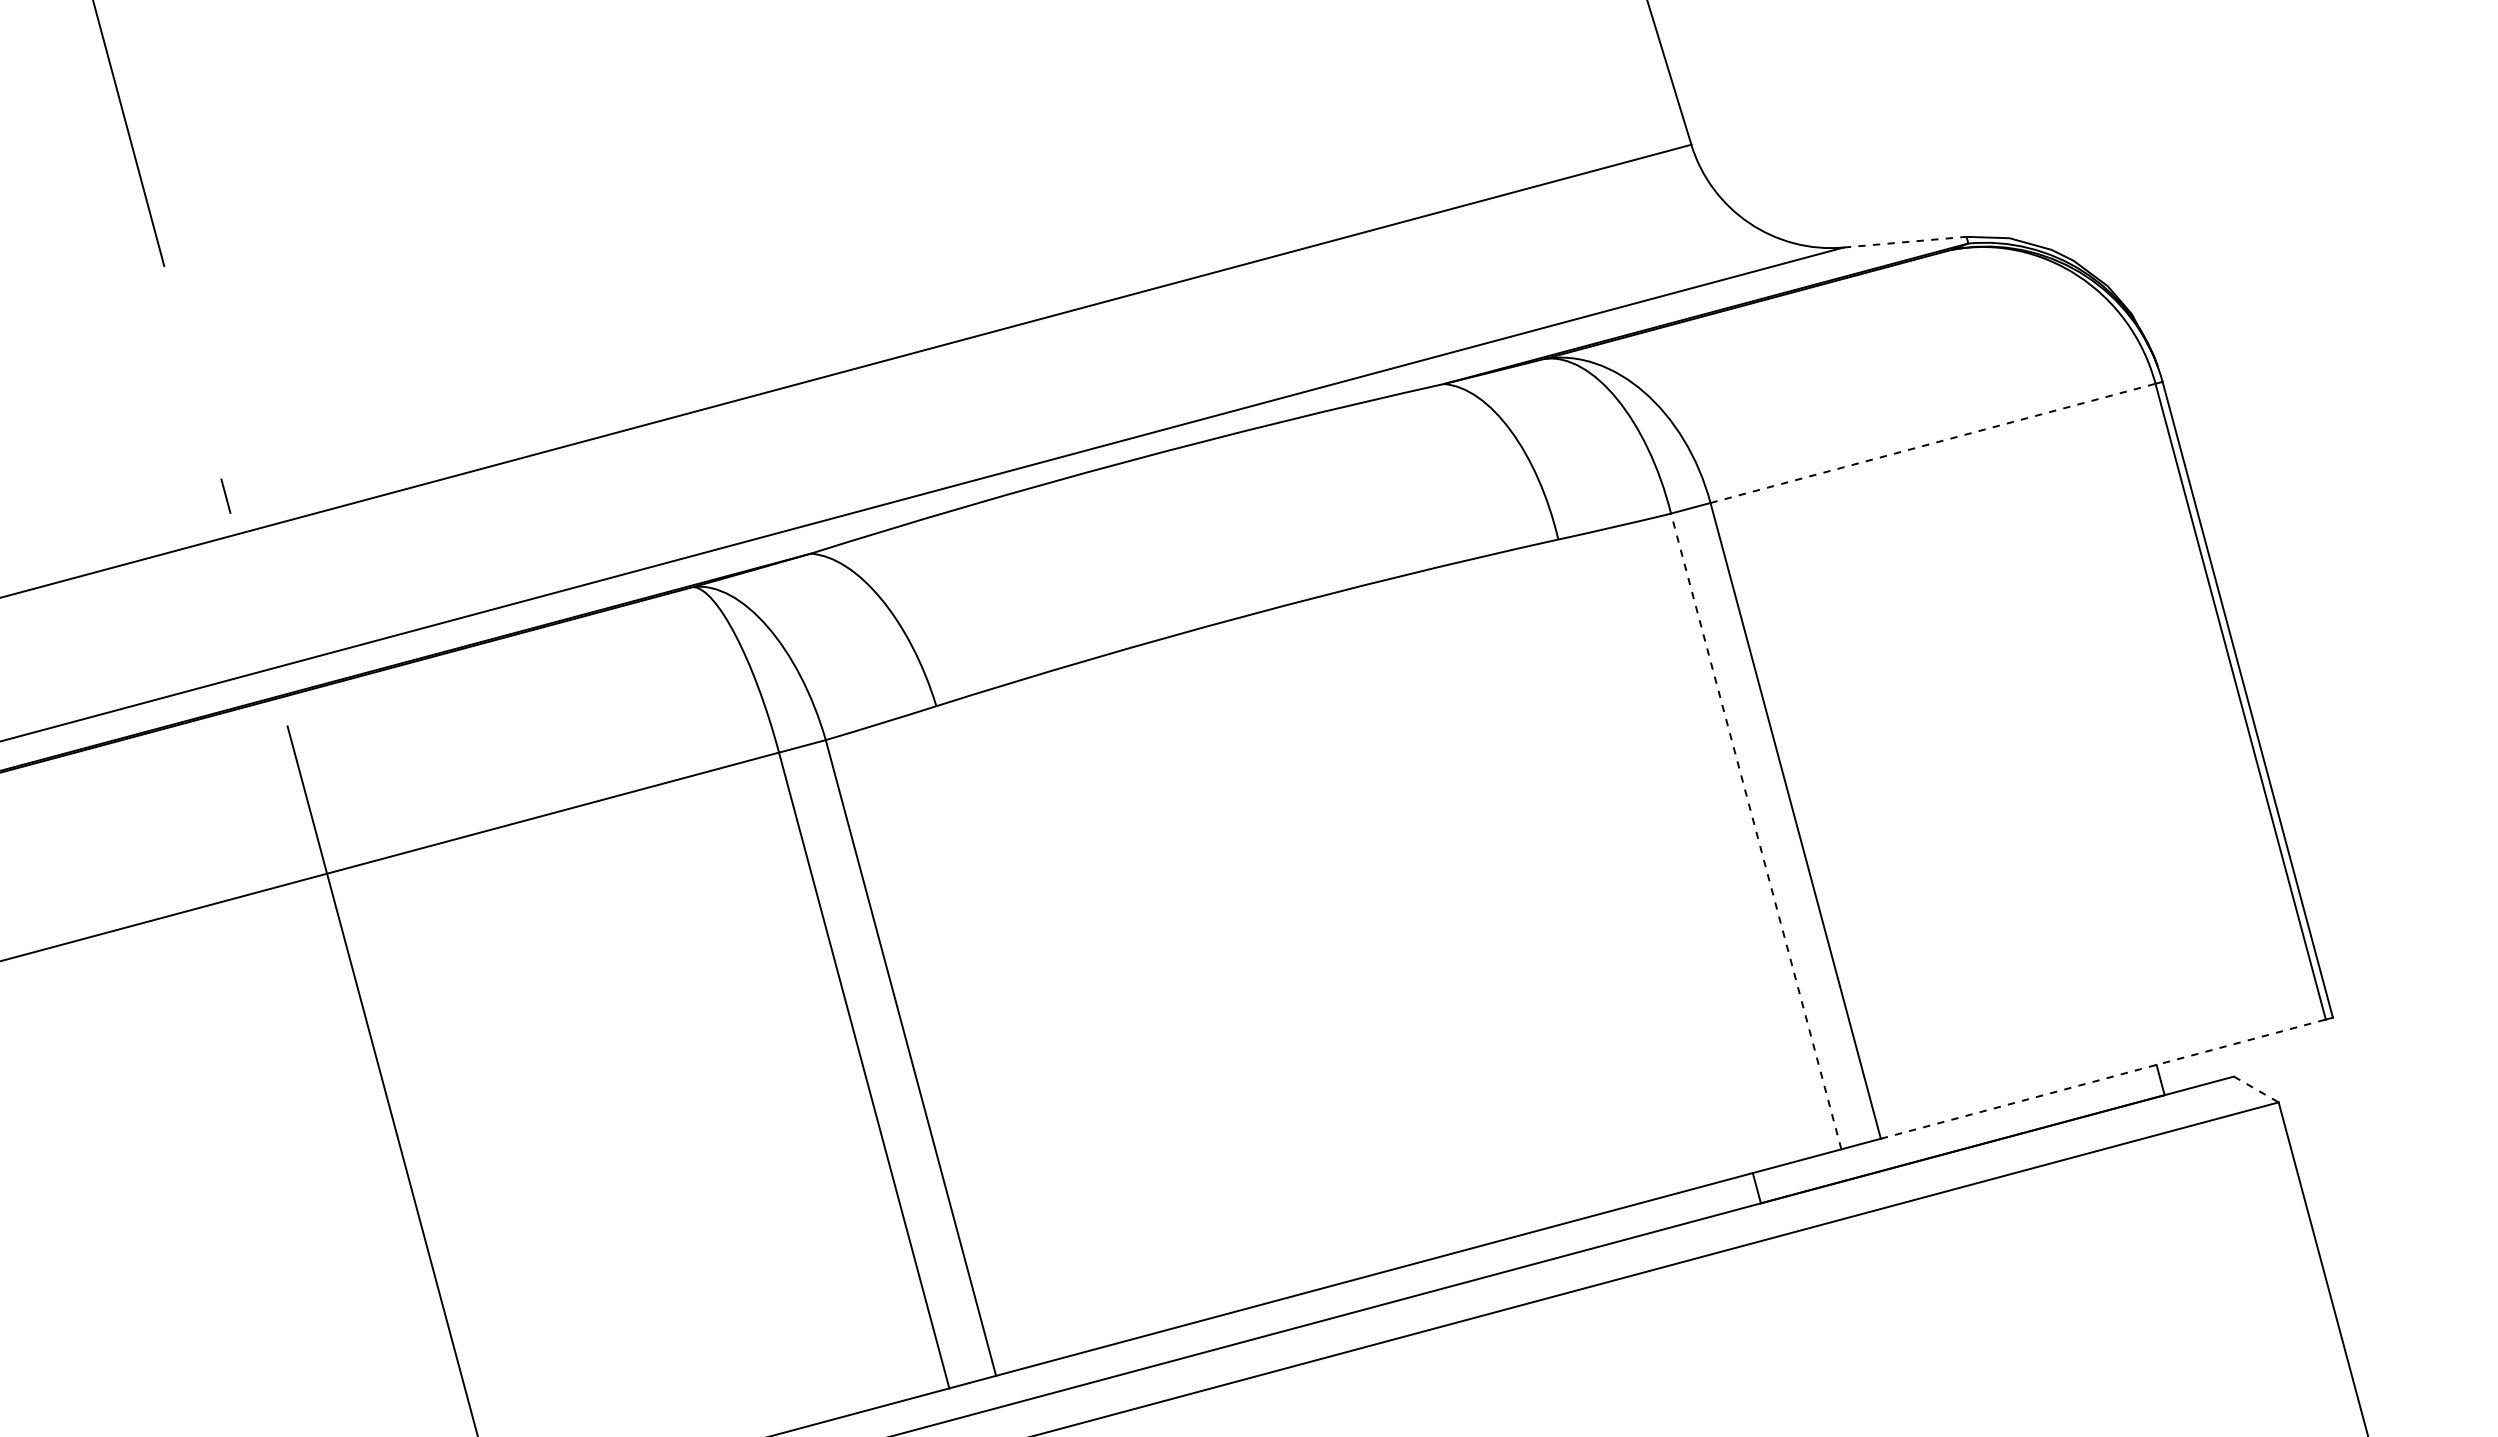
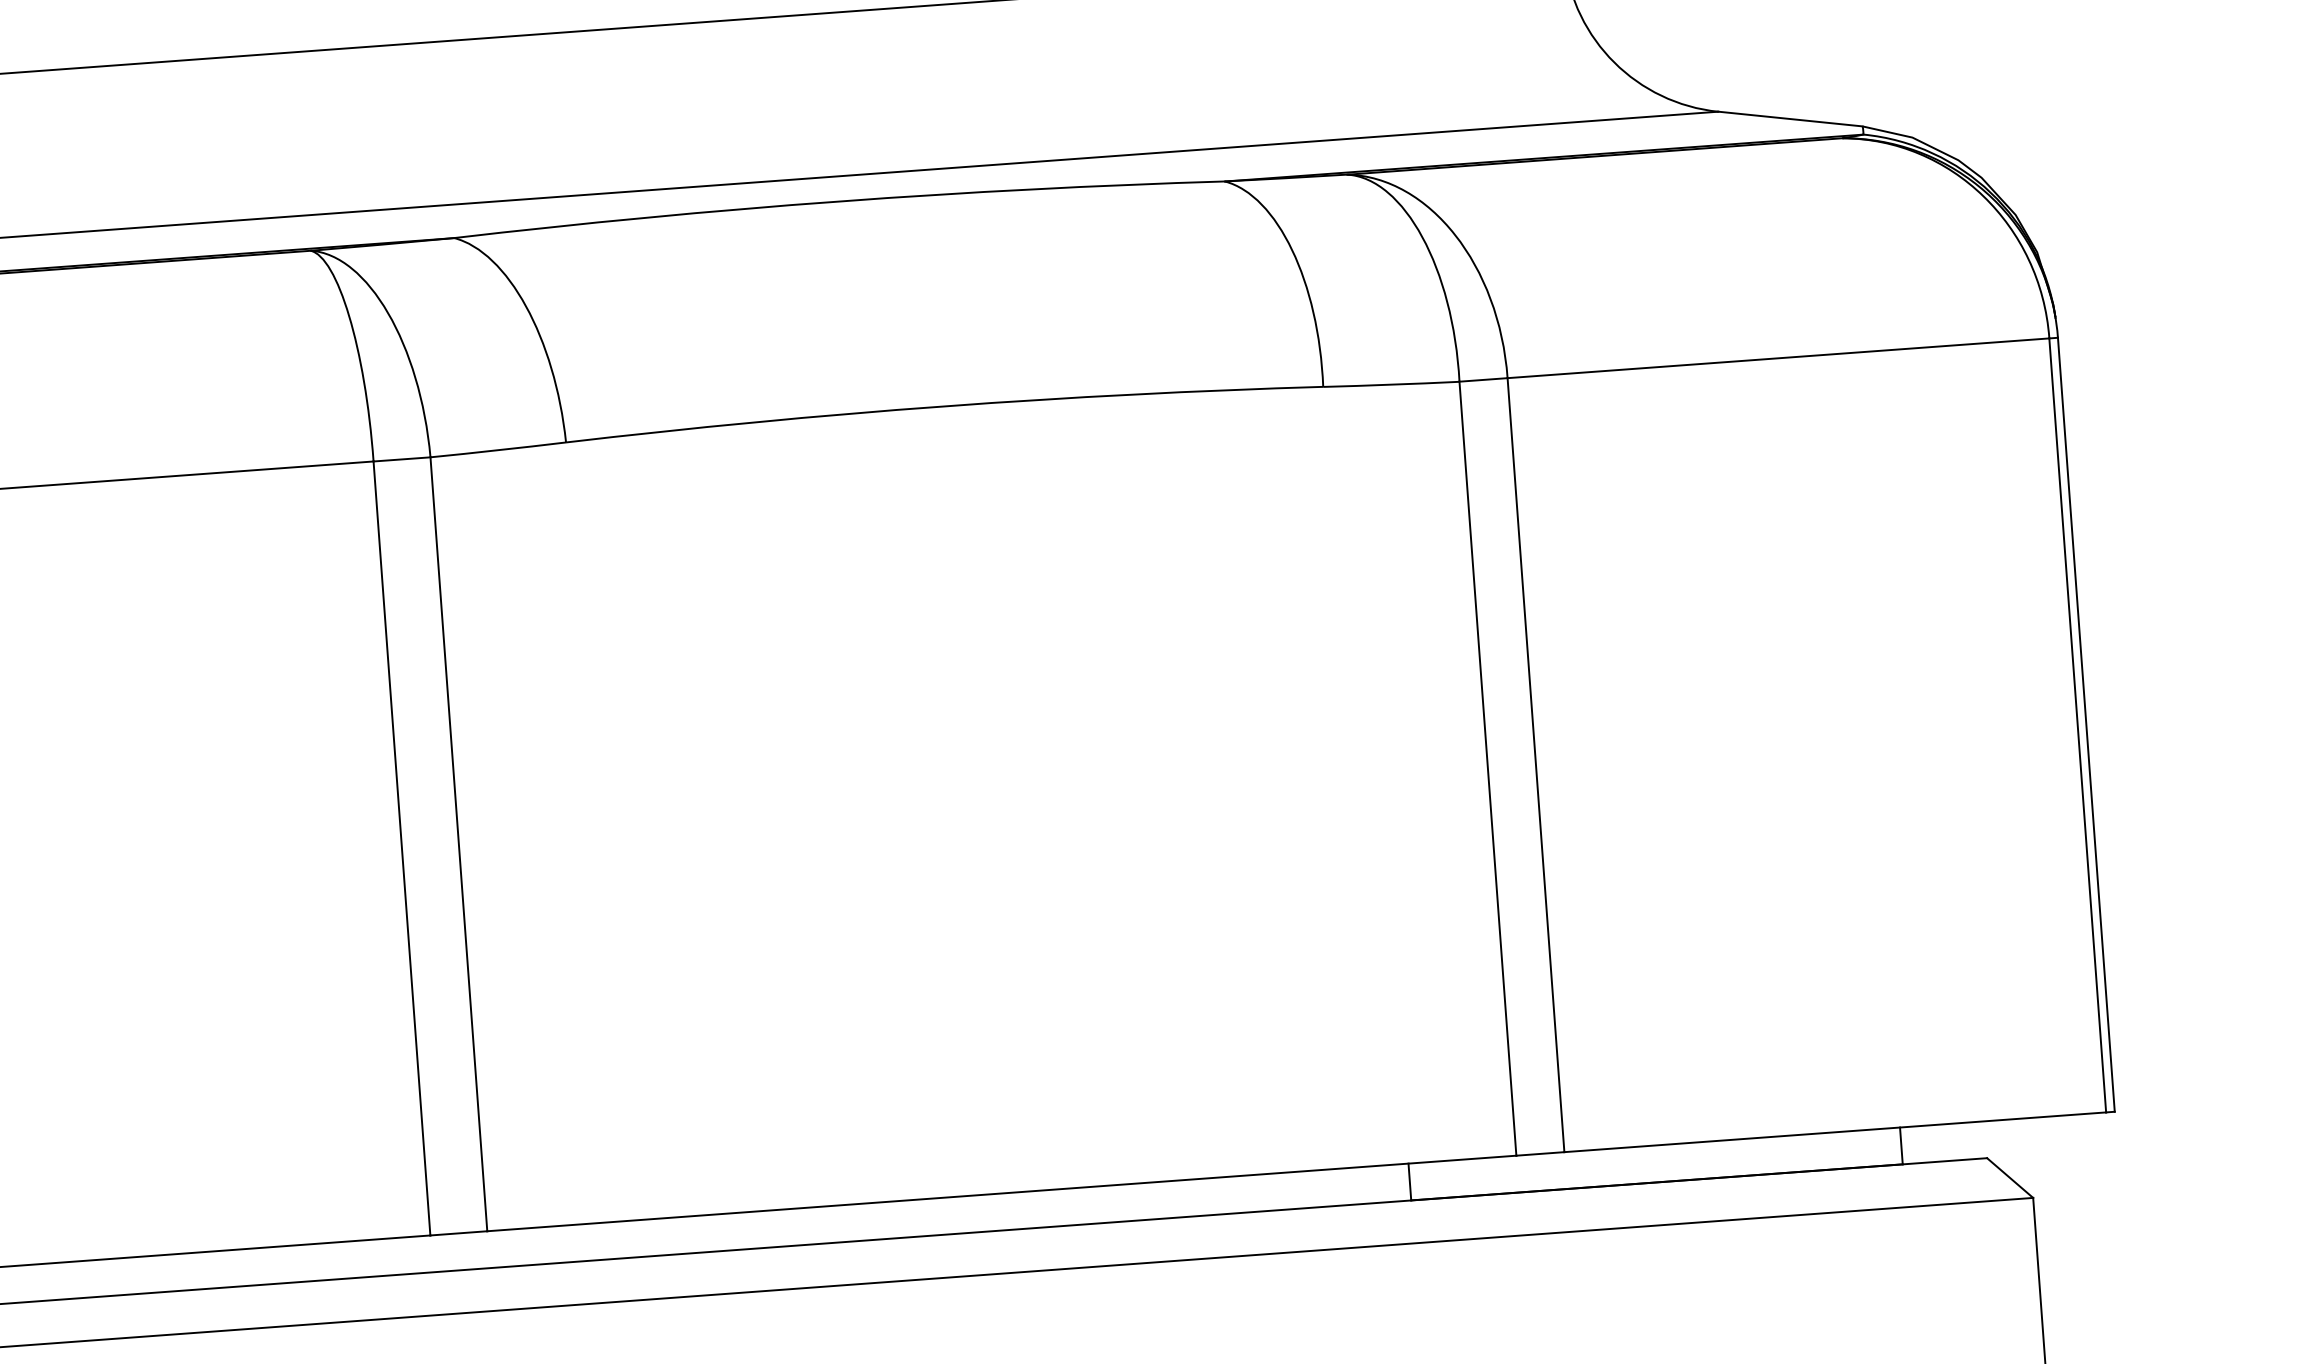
line: (1905, 242) -> (1790, 119), dashed -> solid
line: (1933, 443) -> (1778, 358), dashed -> solid
line: (1756, 830) -> (1488, 767), dashed -> solid
line: (2103, 1079) -> (1835, 1132), dashed -> solid
line: (2256, 1089) -> (2010, 1178), dashed -> solid

